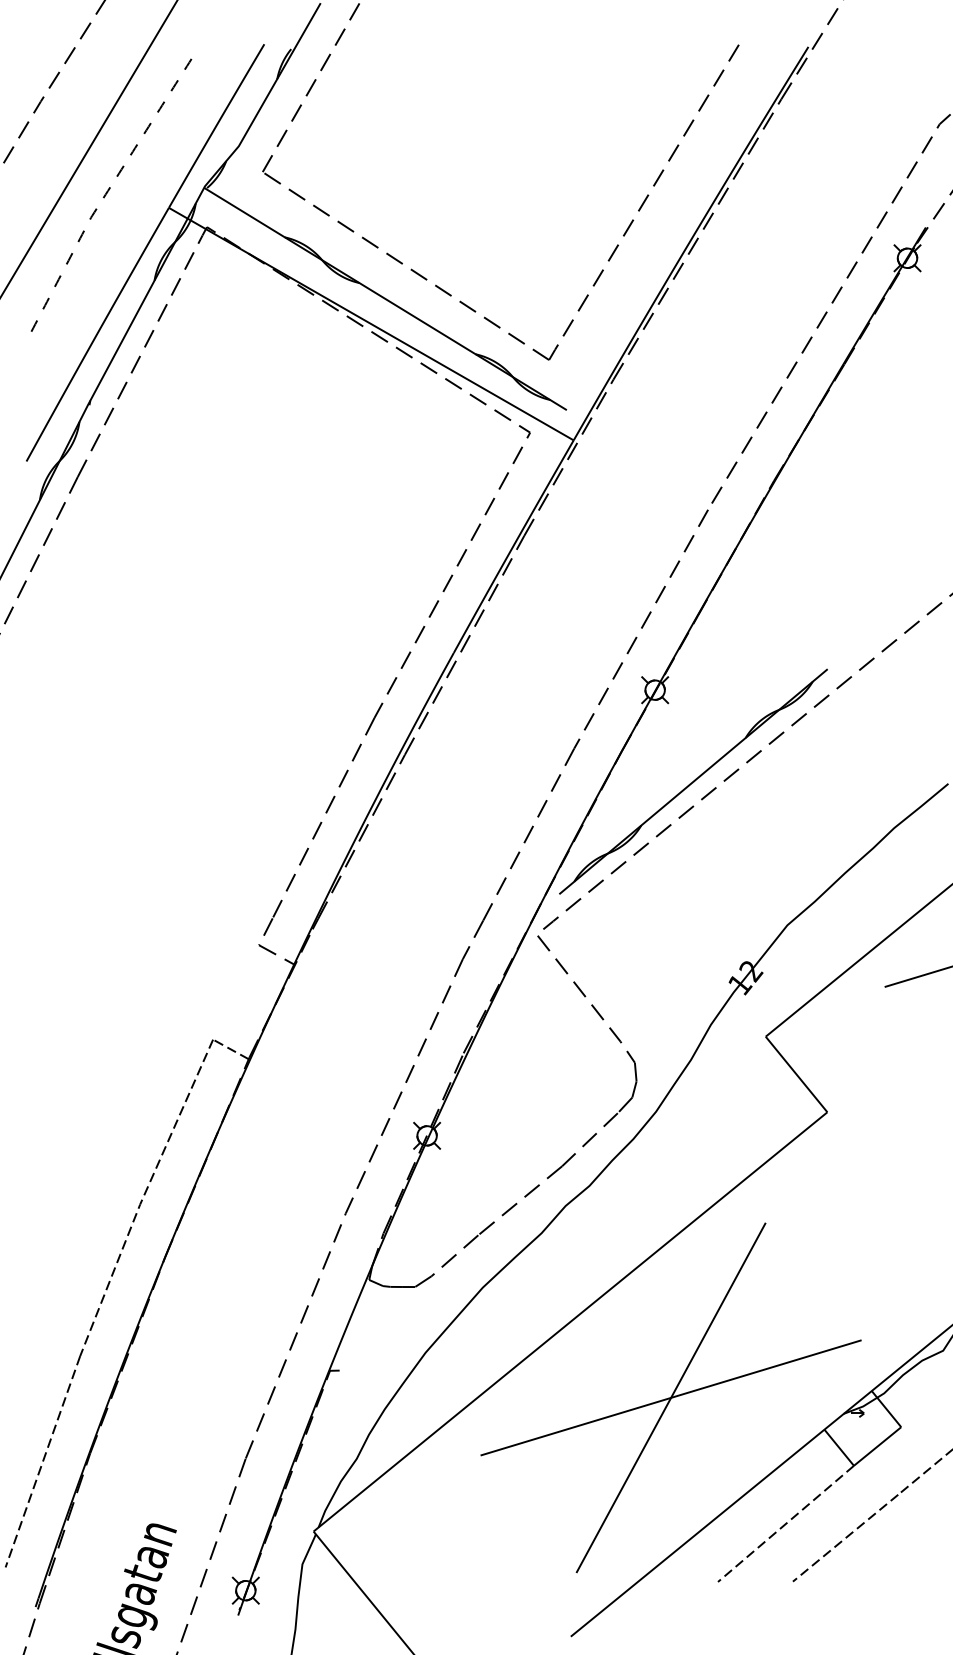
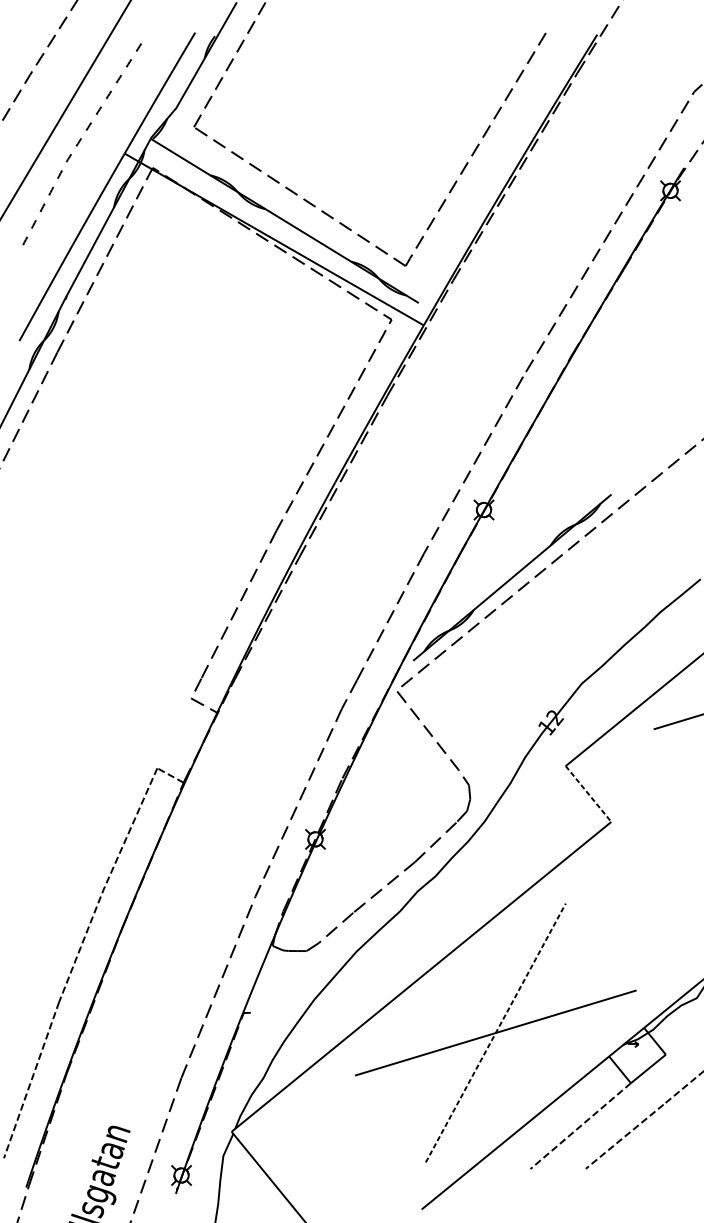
line: (796, 1074) -> (588, 794), solid -> dashed
line: (671, 1397) -> (496, 1032), solid -> dashed

